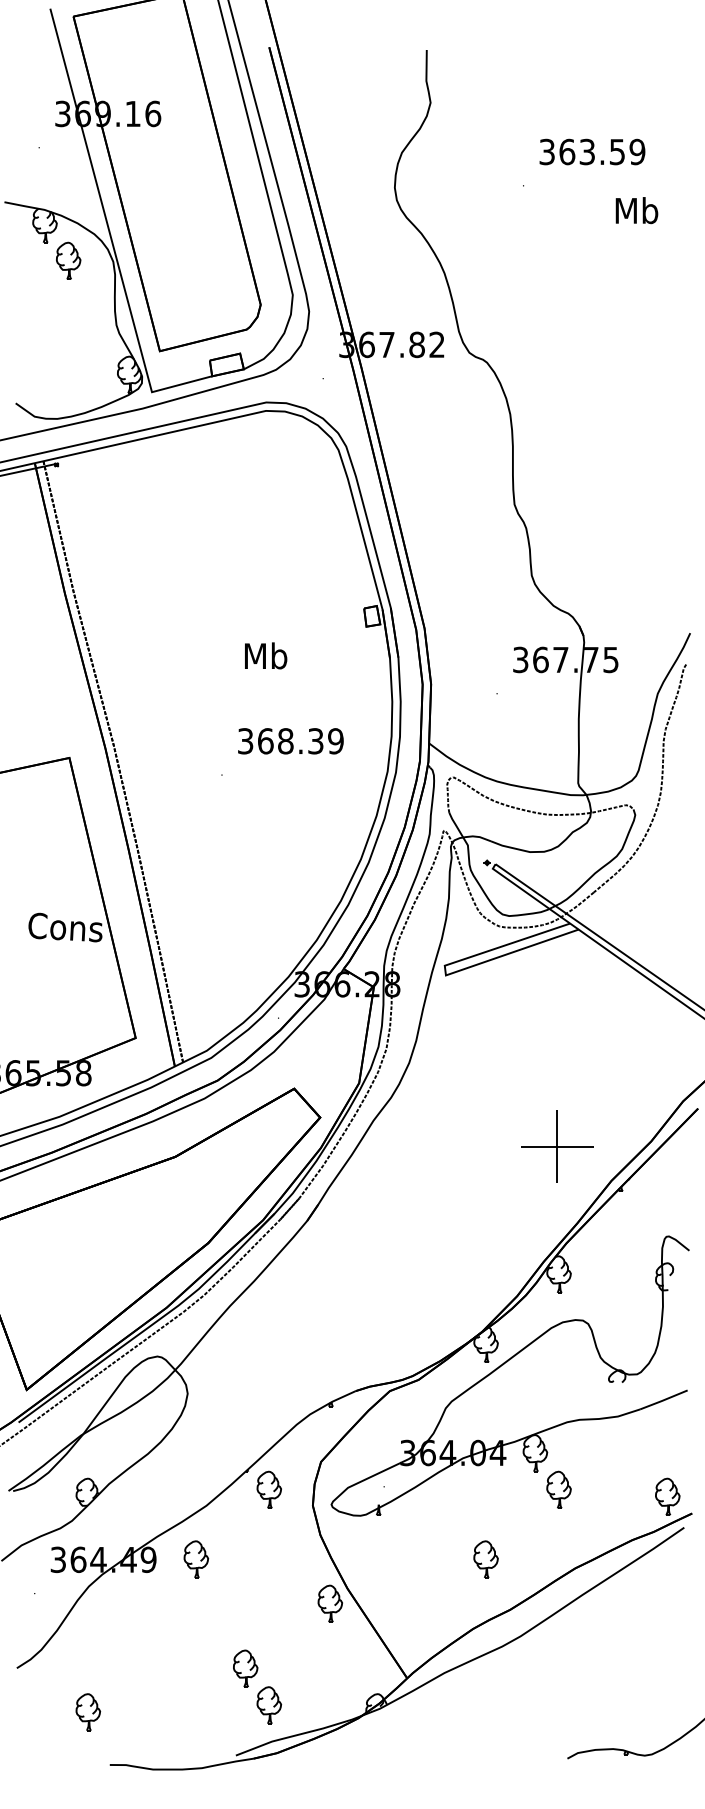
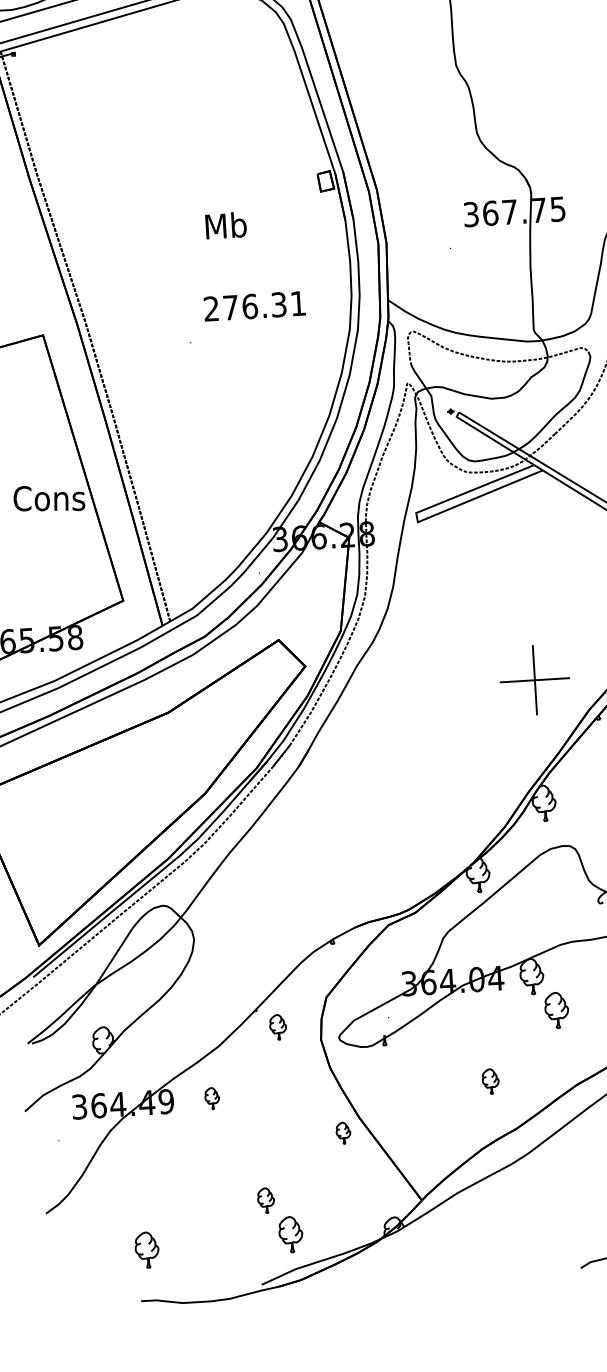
text: (290, 741) -> (254, 306), 368.39 -> 276.31
part: (268, 1489) -> (277, 1027), size x0.7
part: (196, 1559) -> (212, 1098), size x0.6
part: (485, 1559) -> (490, 1081), size x0.7
part: (329, 1603) -> (342, 1133), size x0.6
part: (245, 1668) -> (265, 1200), size x0.7
part: (88, 1712) -> (147, 1250), moved

